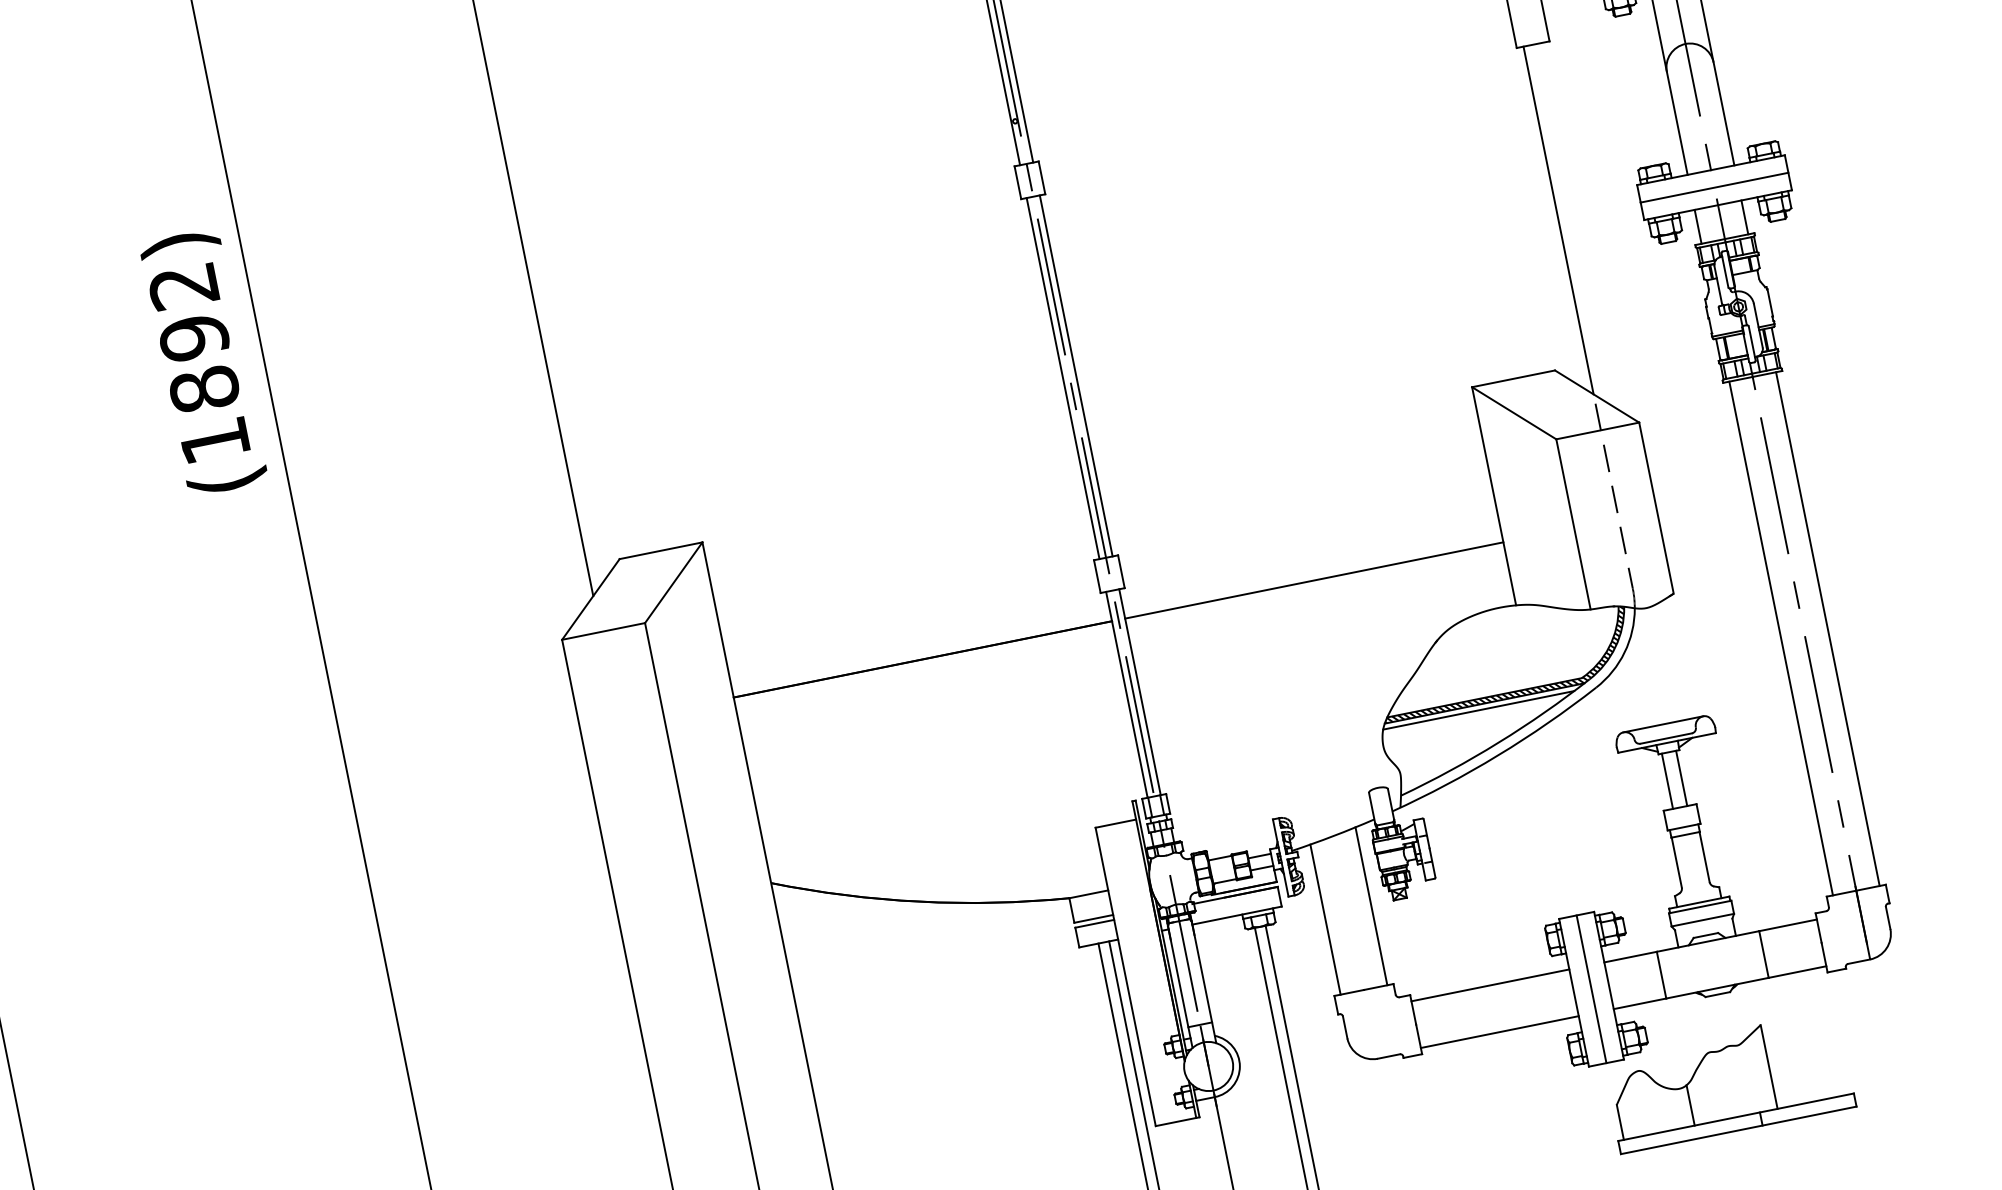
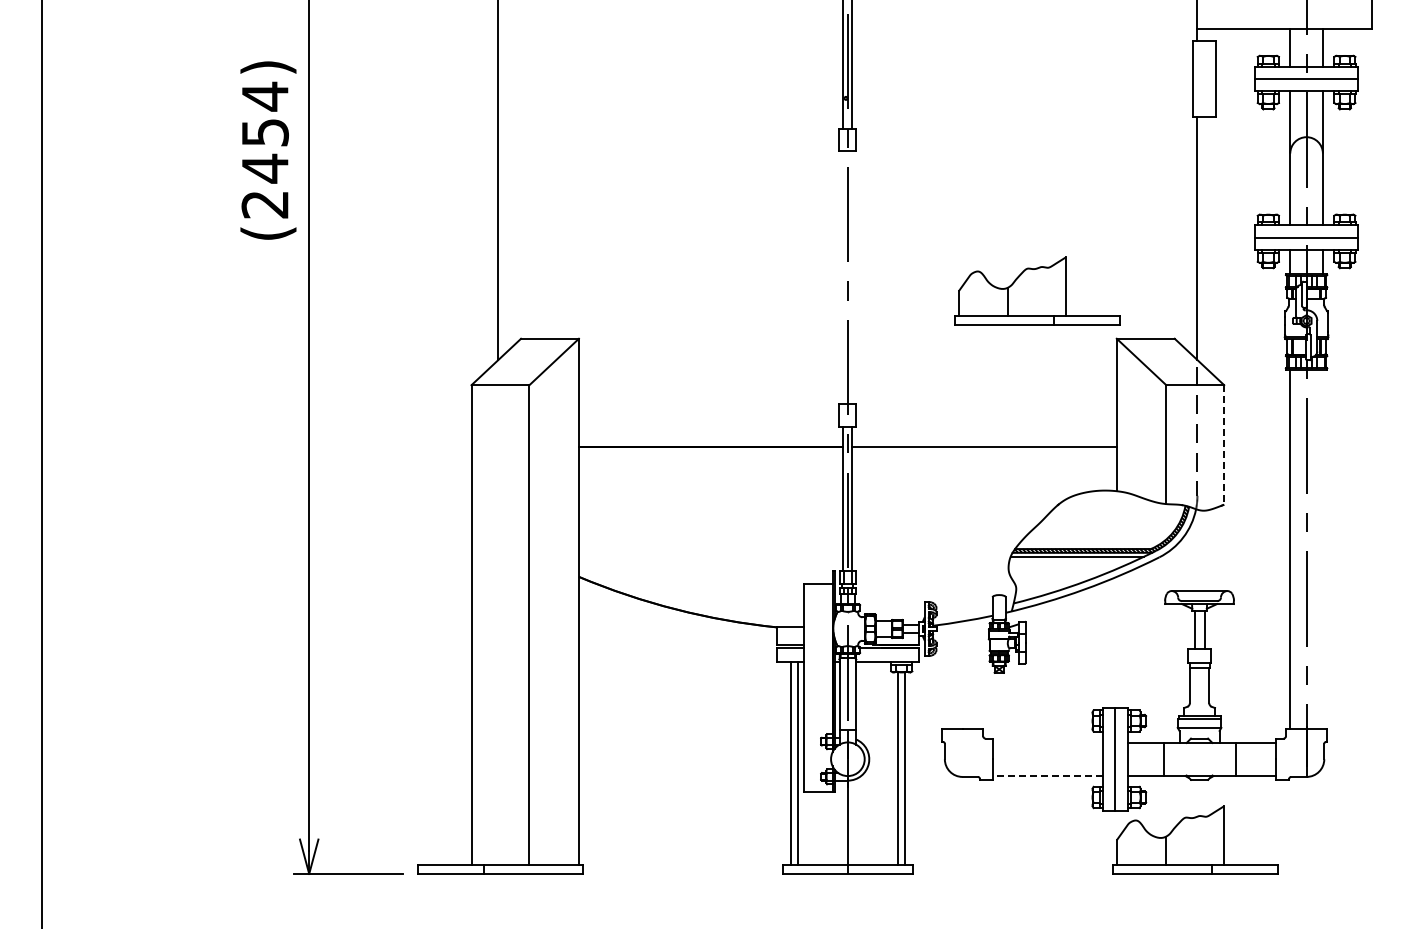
part: (1344, 341) -> (1037, 290), added
text: (197, 362) -> (264, 149), (1892) -> (2454)
line: (1076, 375) -> (852, 277), removed
line: (1063, 378) -> (843, 277), removed
line: (1656, 507) -> (1224, 444), solid -> dashed
line: (1827, 627) -> (1322, 548), removed
line: (1370, 906) -> (978, 673), removed
line: (1325, 919) -> (946, 676), removed
line: (1489, 984) -> (1047, 742), removed
line: (1498, 1032) -> (1047, 775), solid -> dashed

